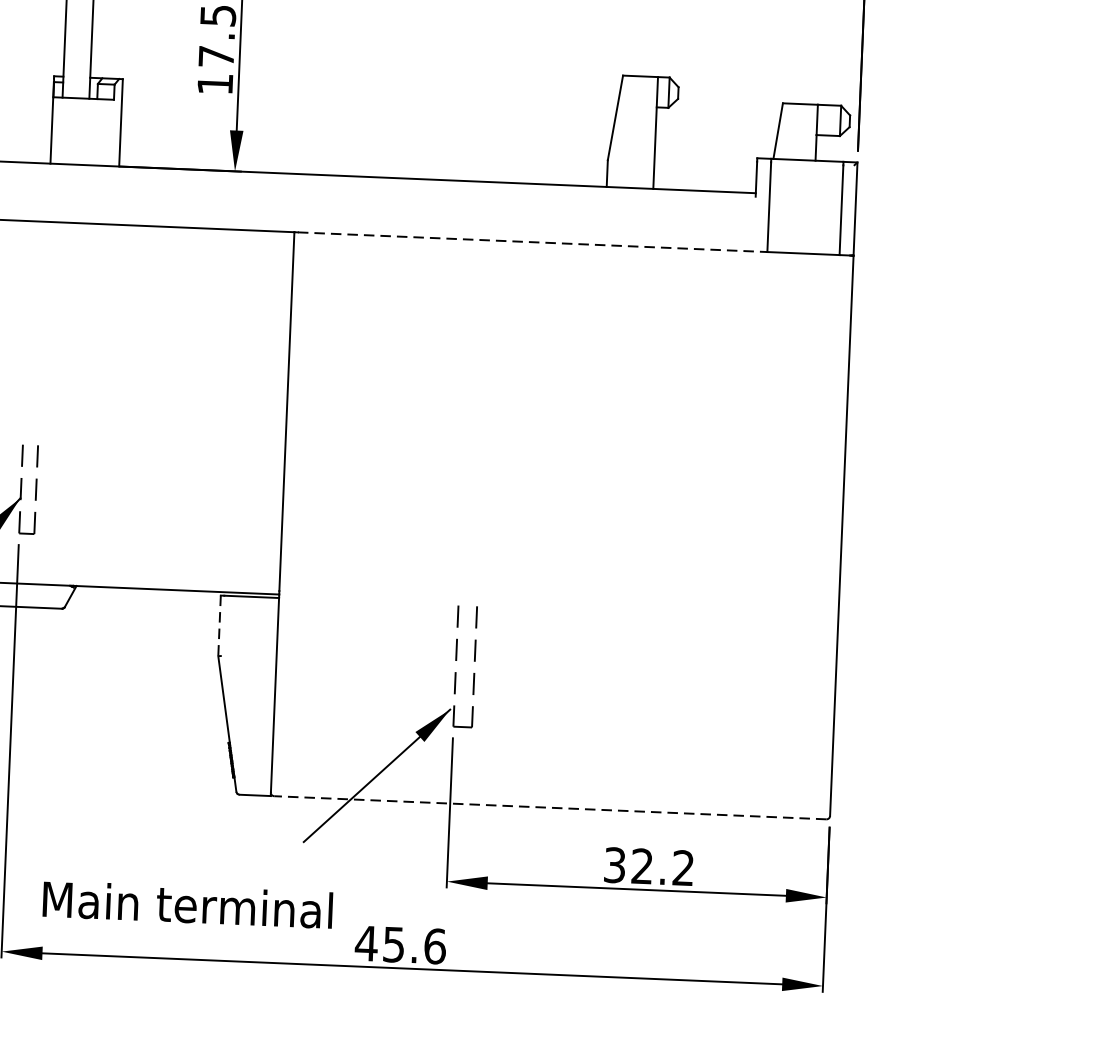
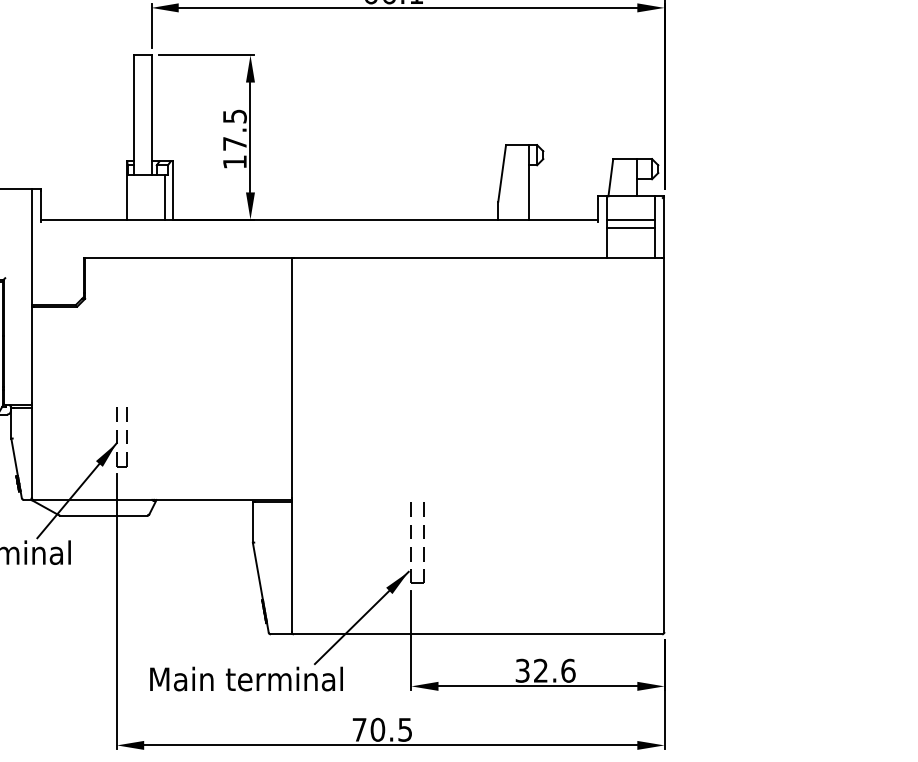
line: (107, 132) -> (164, 197), added
line: (806, 196) -> (631, 220), added
line: (805, 208) -> (631, 228), added
line: (534, 242) -> (451, 258), dashed -> solid
line: (218, 627) -> (252, 523), dashed -> solid
line: (549, 807) -> (477, 634), dashed -> solid
text: (683, 867) -> (568, 670), 32.2 -> 32.6
text: (187, 903) -> (246, 678), moved
text: (400, 944) -> (382, 729), 45.6 -> 70.5

